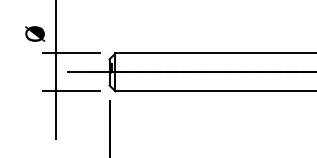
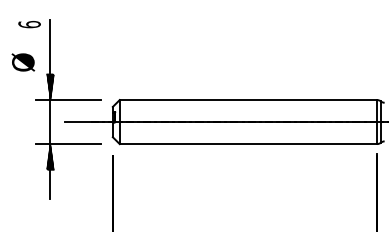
text: (35, 34) -> (23, 62), moved
hatch: (55, 41) -> (50, 86), added
hatch: (55, 101) -> (50, 156), added

